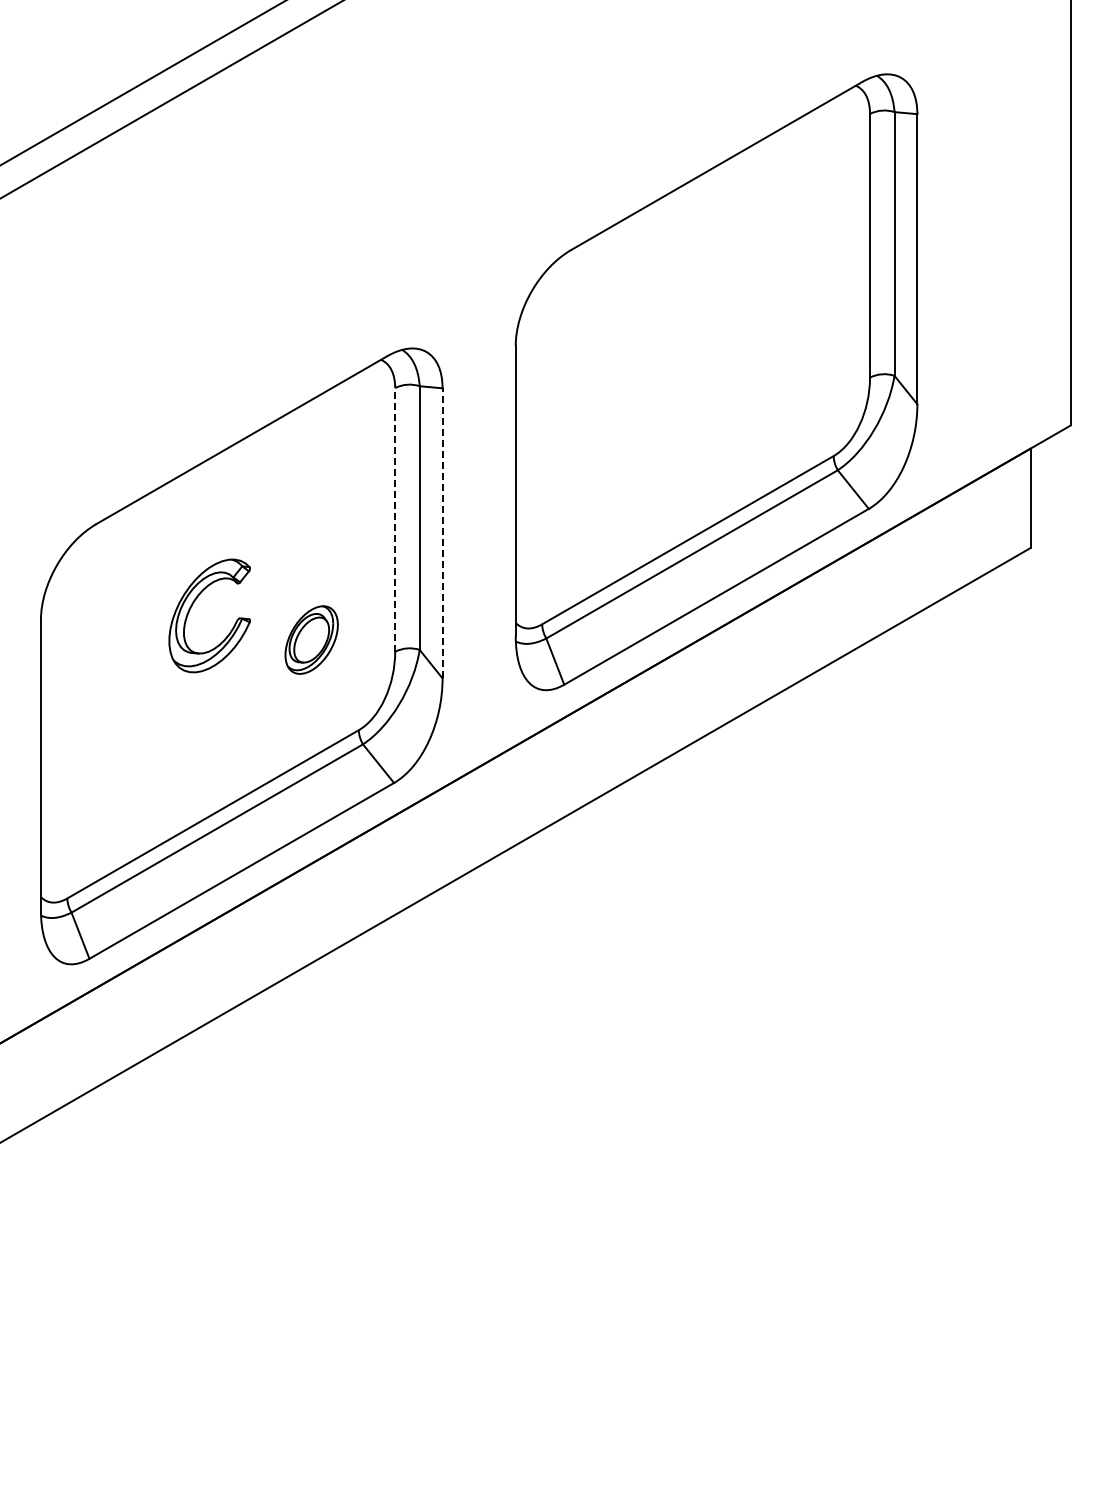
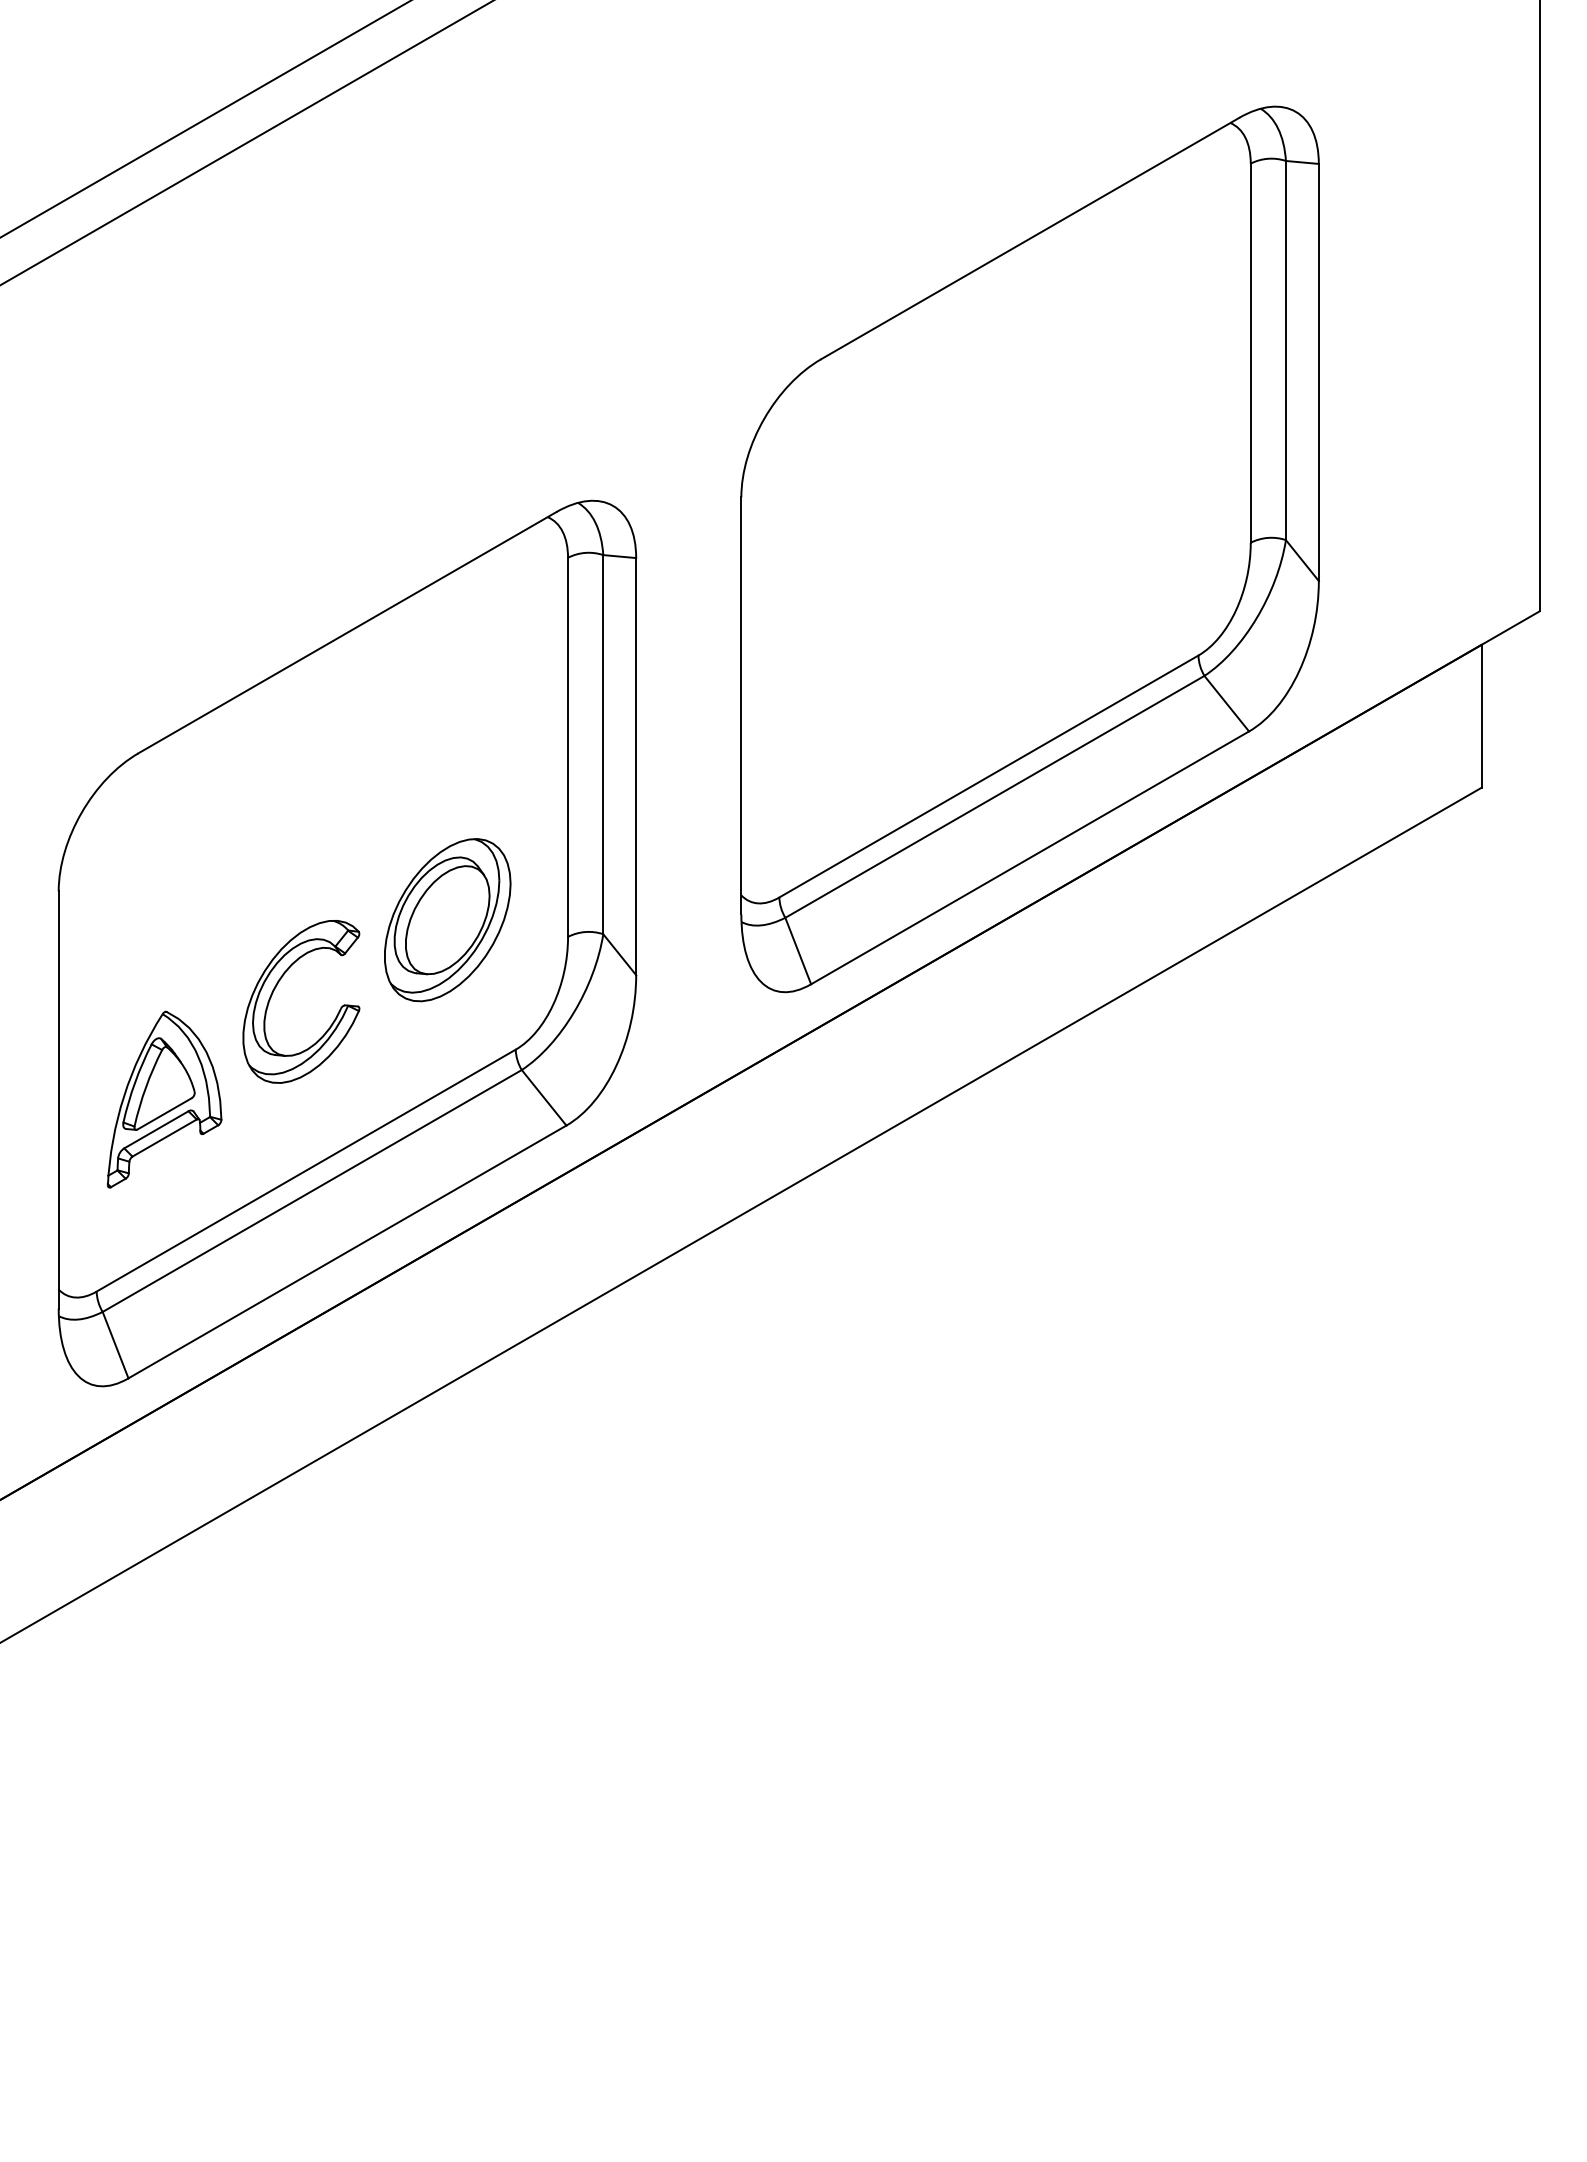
line: (395, 519) -> (568, 746), dashed -> solid
line: (442, 532) -> (636, 765), dashed -> solid
part: (192, 606) -> (276, 988), moved
part: (311, 639) -> (447, 919), size x1.67
part: (114, 764) -> (164, 1098), added

